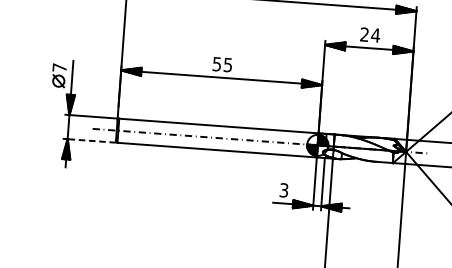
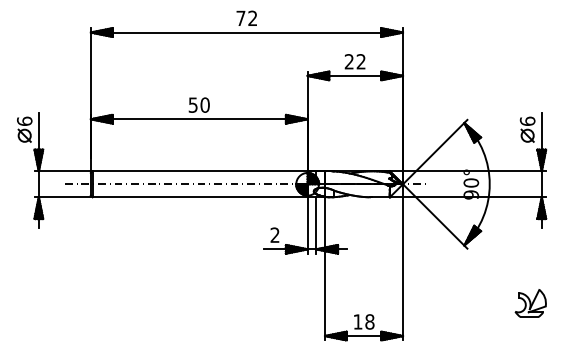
text: (375, 35) -> (361, 61), 24 -> 22
text: (227, 64) -> (204, 104), 55 -> 50
text: (59, 66) -> (24, 120), 7 -> 6
line: (91, 141) -> (64, 197), dashed -> solid
text: (283, 190) -> (274, 235), 3 -> 2

